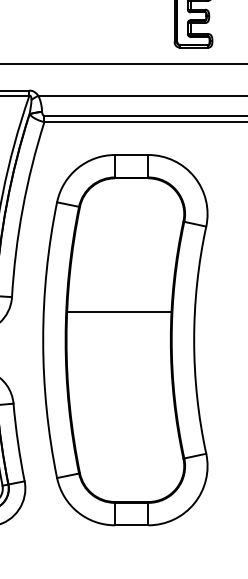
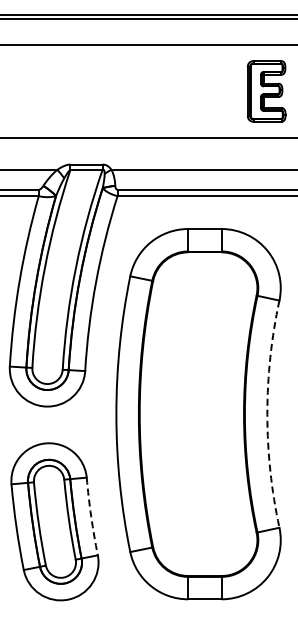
line: (119, 311) -> (192, 385), removed
arc: (194, 340) -> (267, 414), solid -> dashed
arc: (18, 442) -> (91, 516), solid -> dashed

